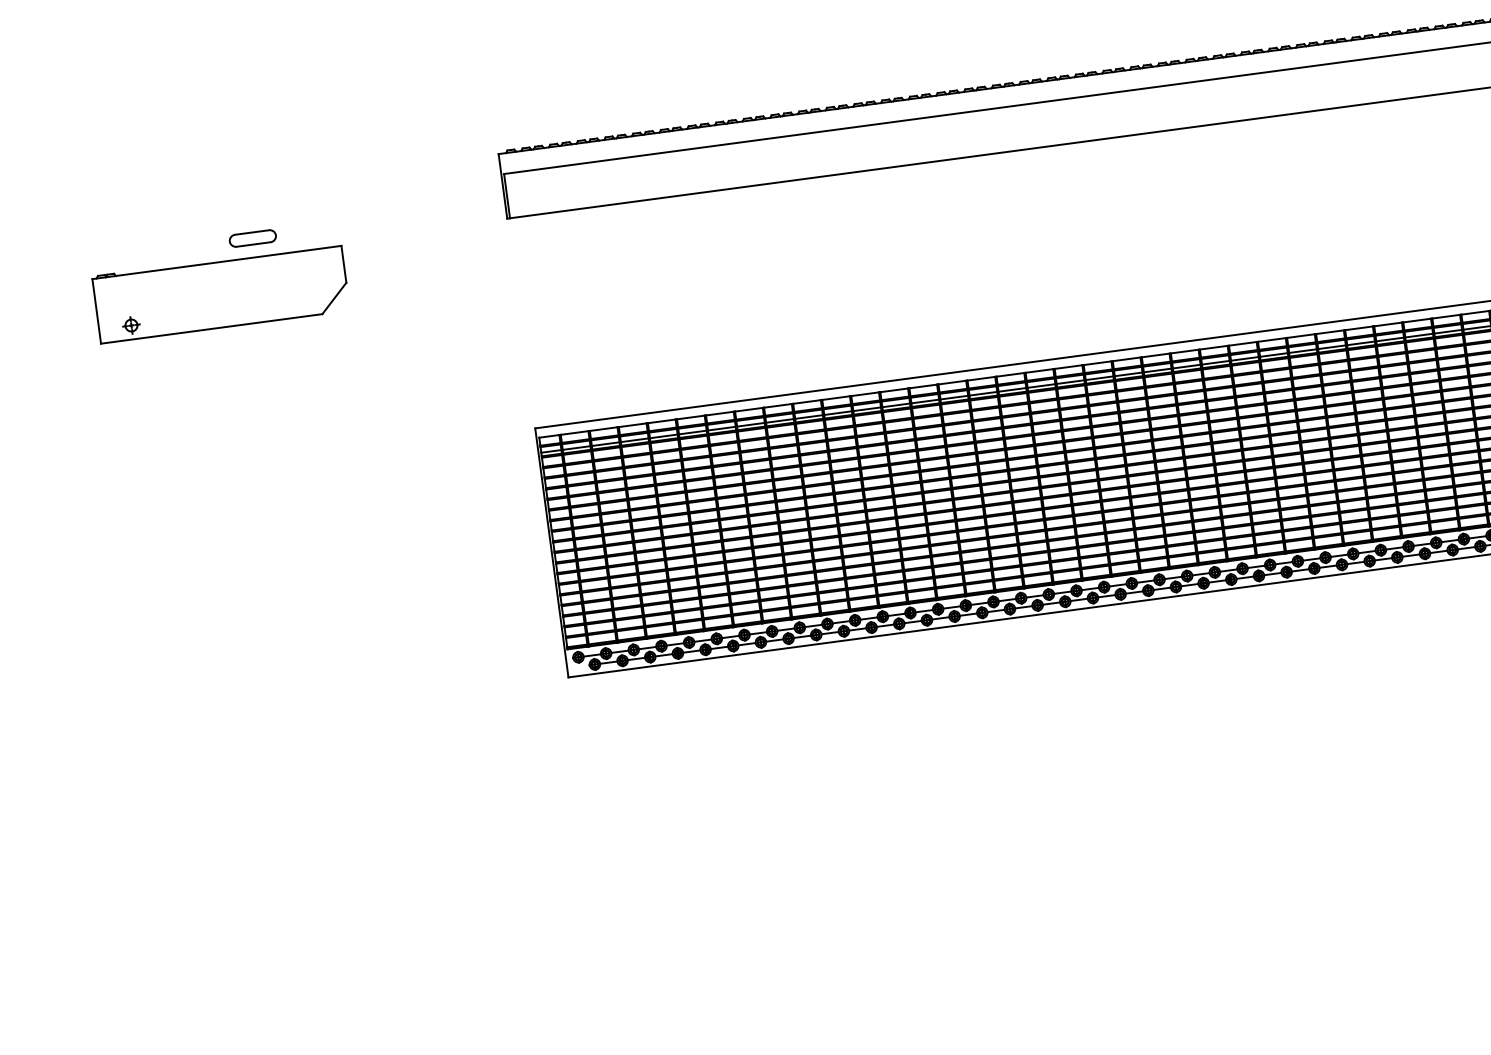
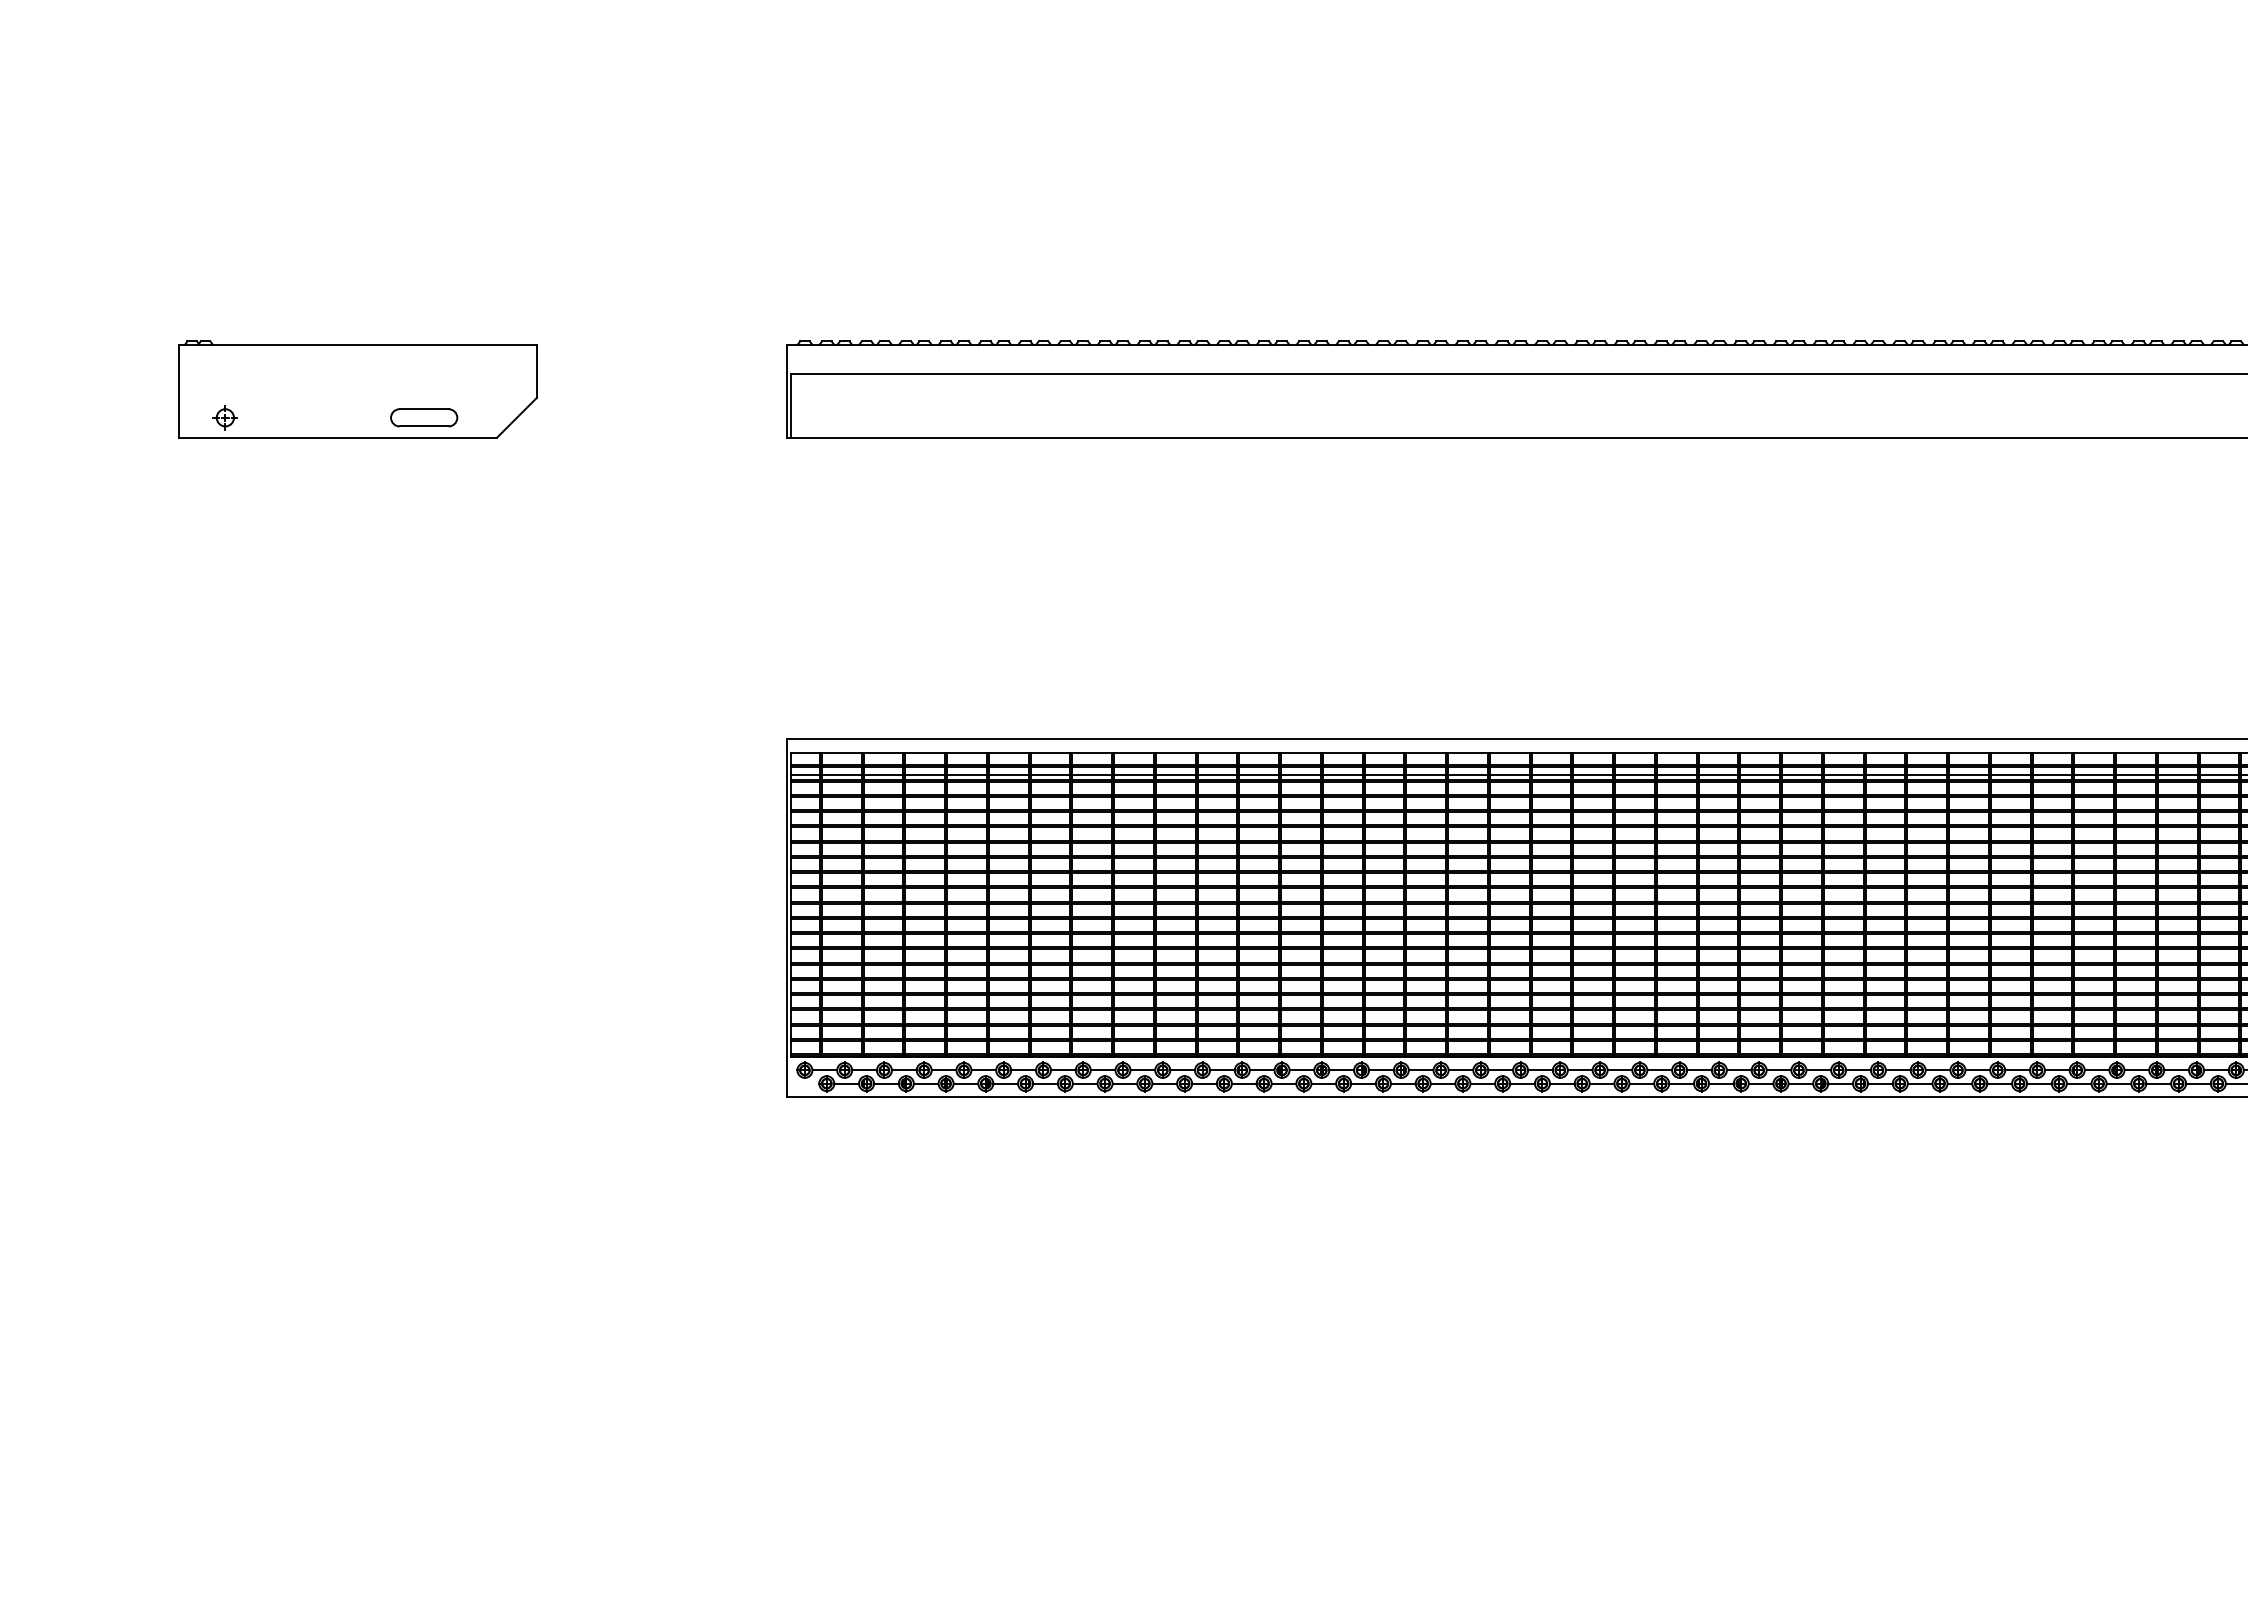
part: (220, 293) -> (357, 389), moved

